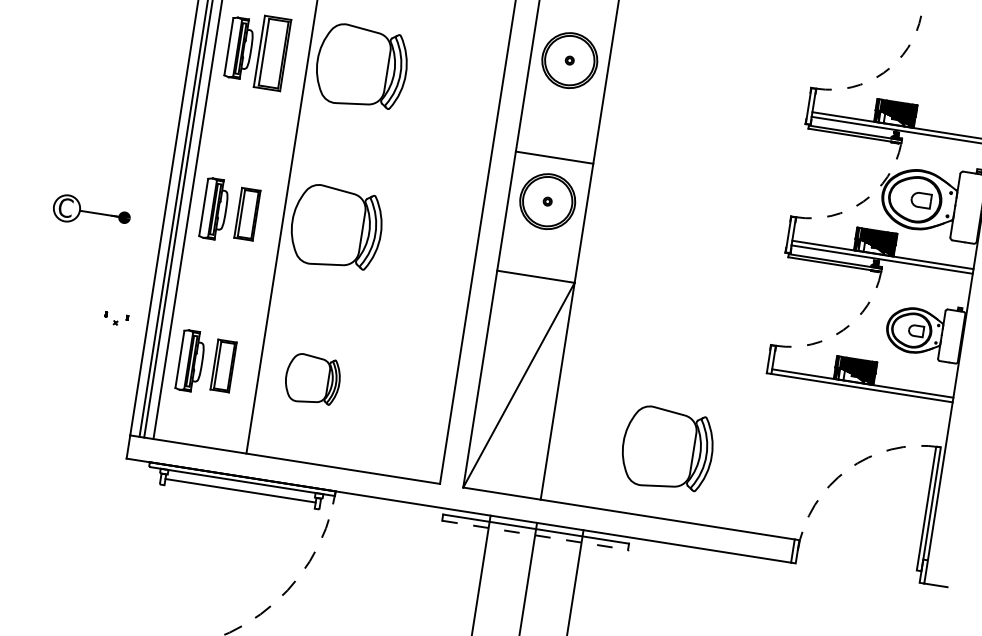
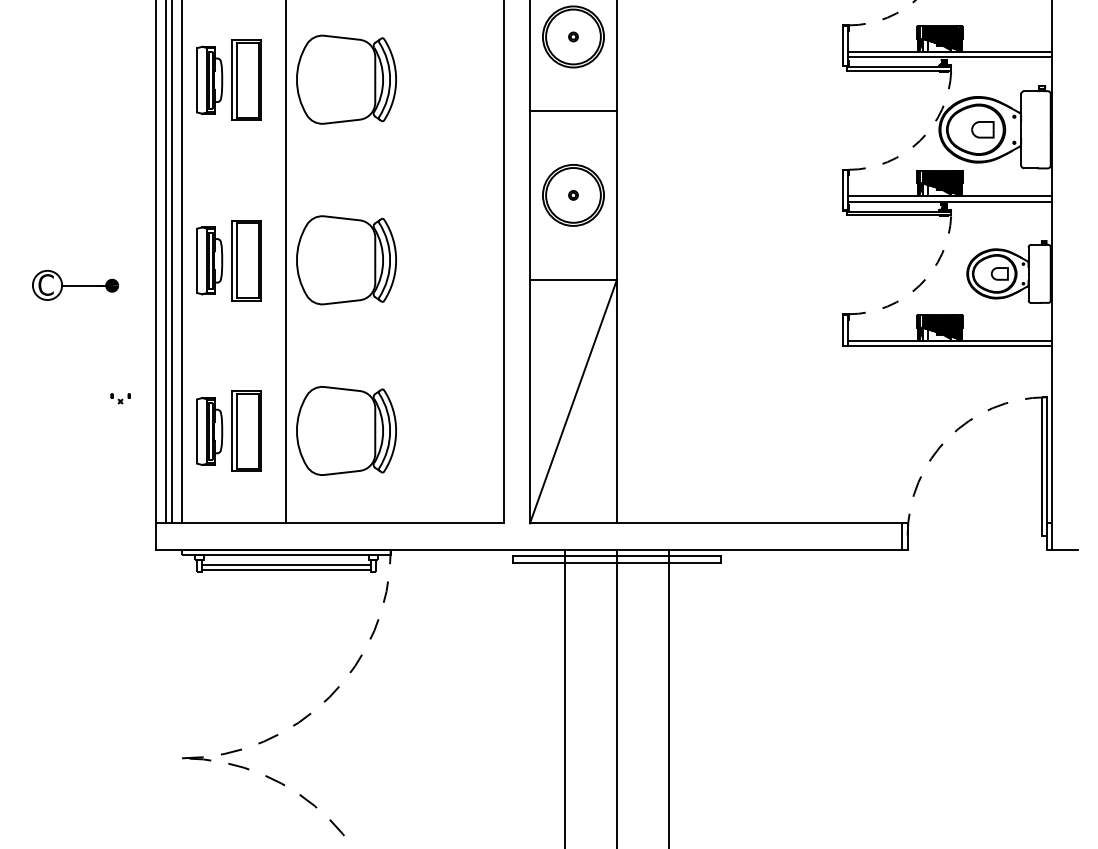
line: (553, 157) -> (572, 111), moved
part: (247, 214) -> (246, 260), size x1.43
part: (116, 319) -> (120, 398), size x0.71
part: (223, 365) -> (246, 430), size x1.43
part: (312, 379) -> (346, 430), size x1.67
part: (667, 449) -> (747, 446), removed
line: (239, 495) -> (286, 570), added
line: (535, 535) -> (617, 563), dashed -> solid

